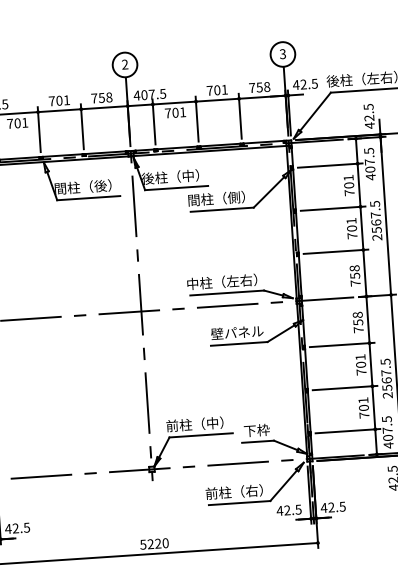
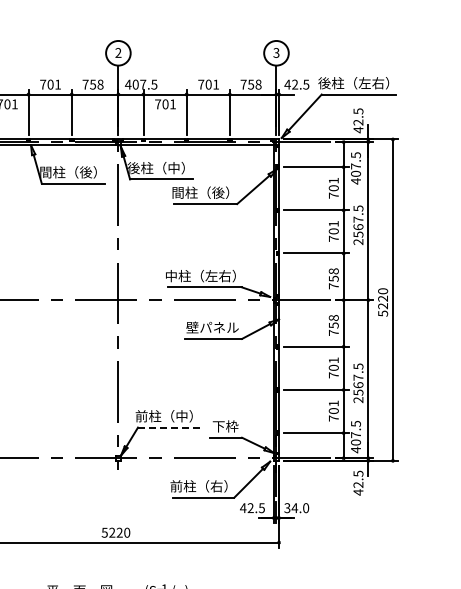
text: (234, 197) -> (218, 192), 間柱（側） -> 間柱（後）
line: (200, 435) -> (169, 427), solid -> dashed
text: (333, 507) -> (296, 508), 42.5 -> 34.0

